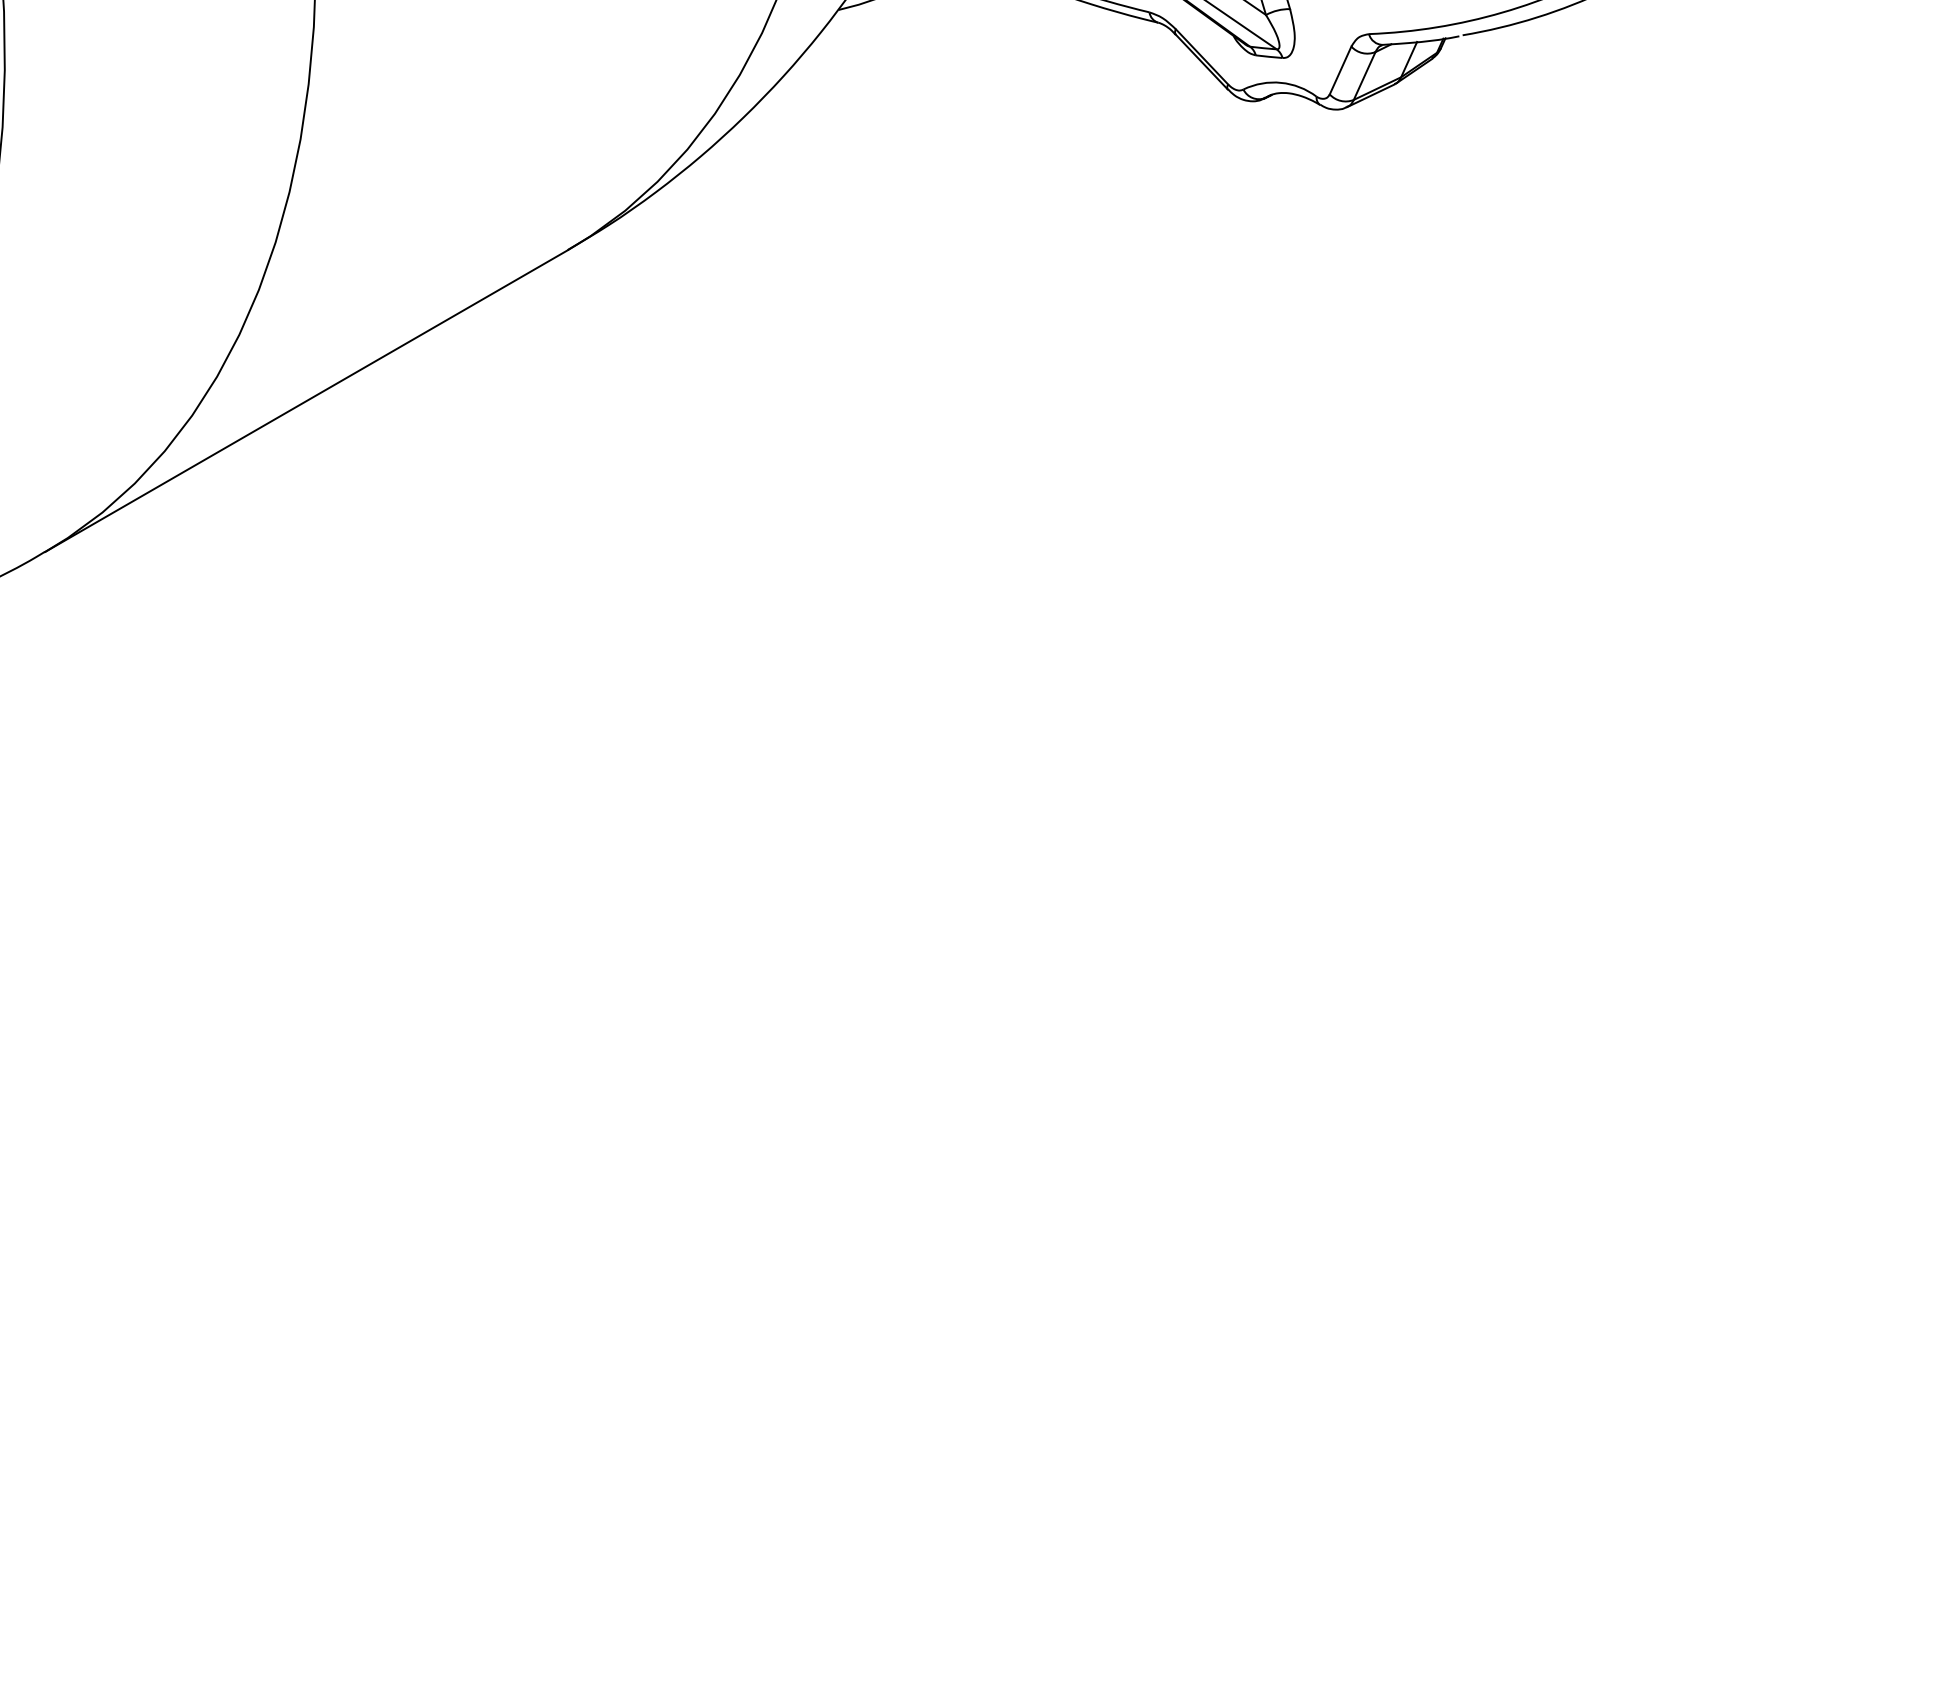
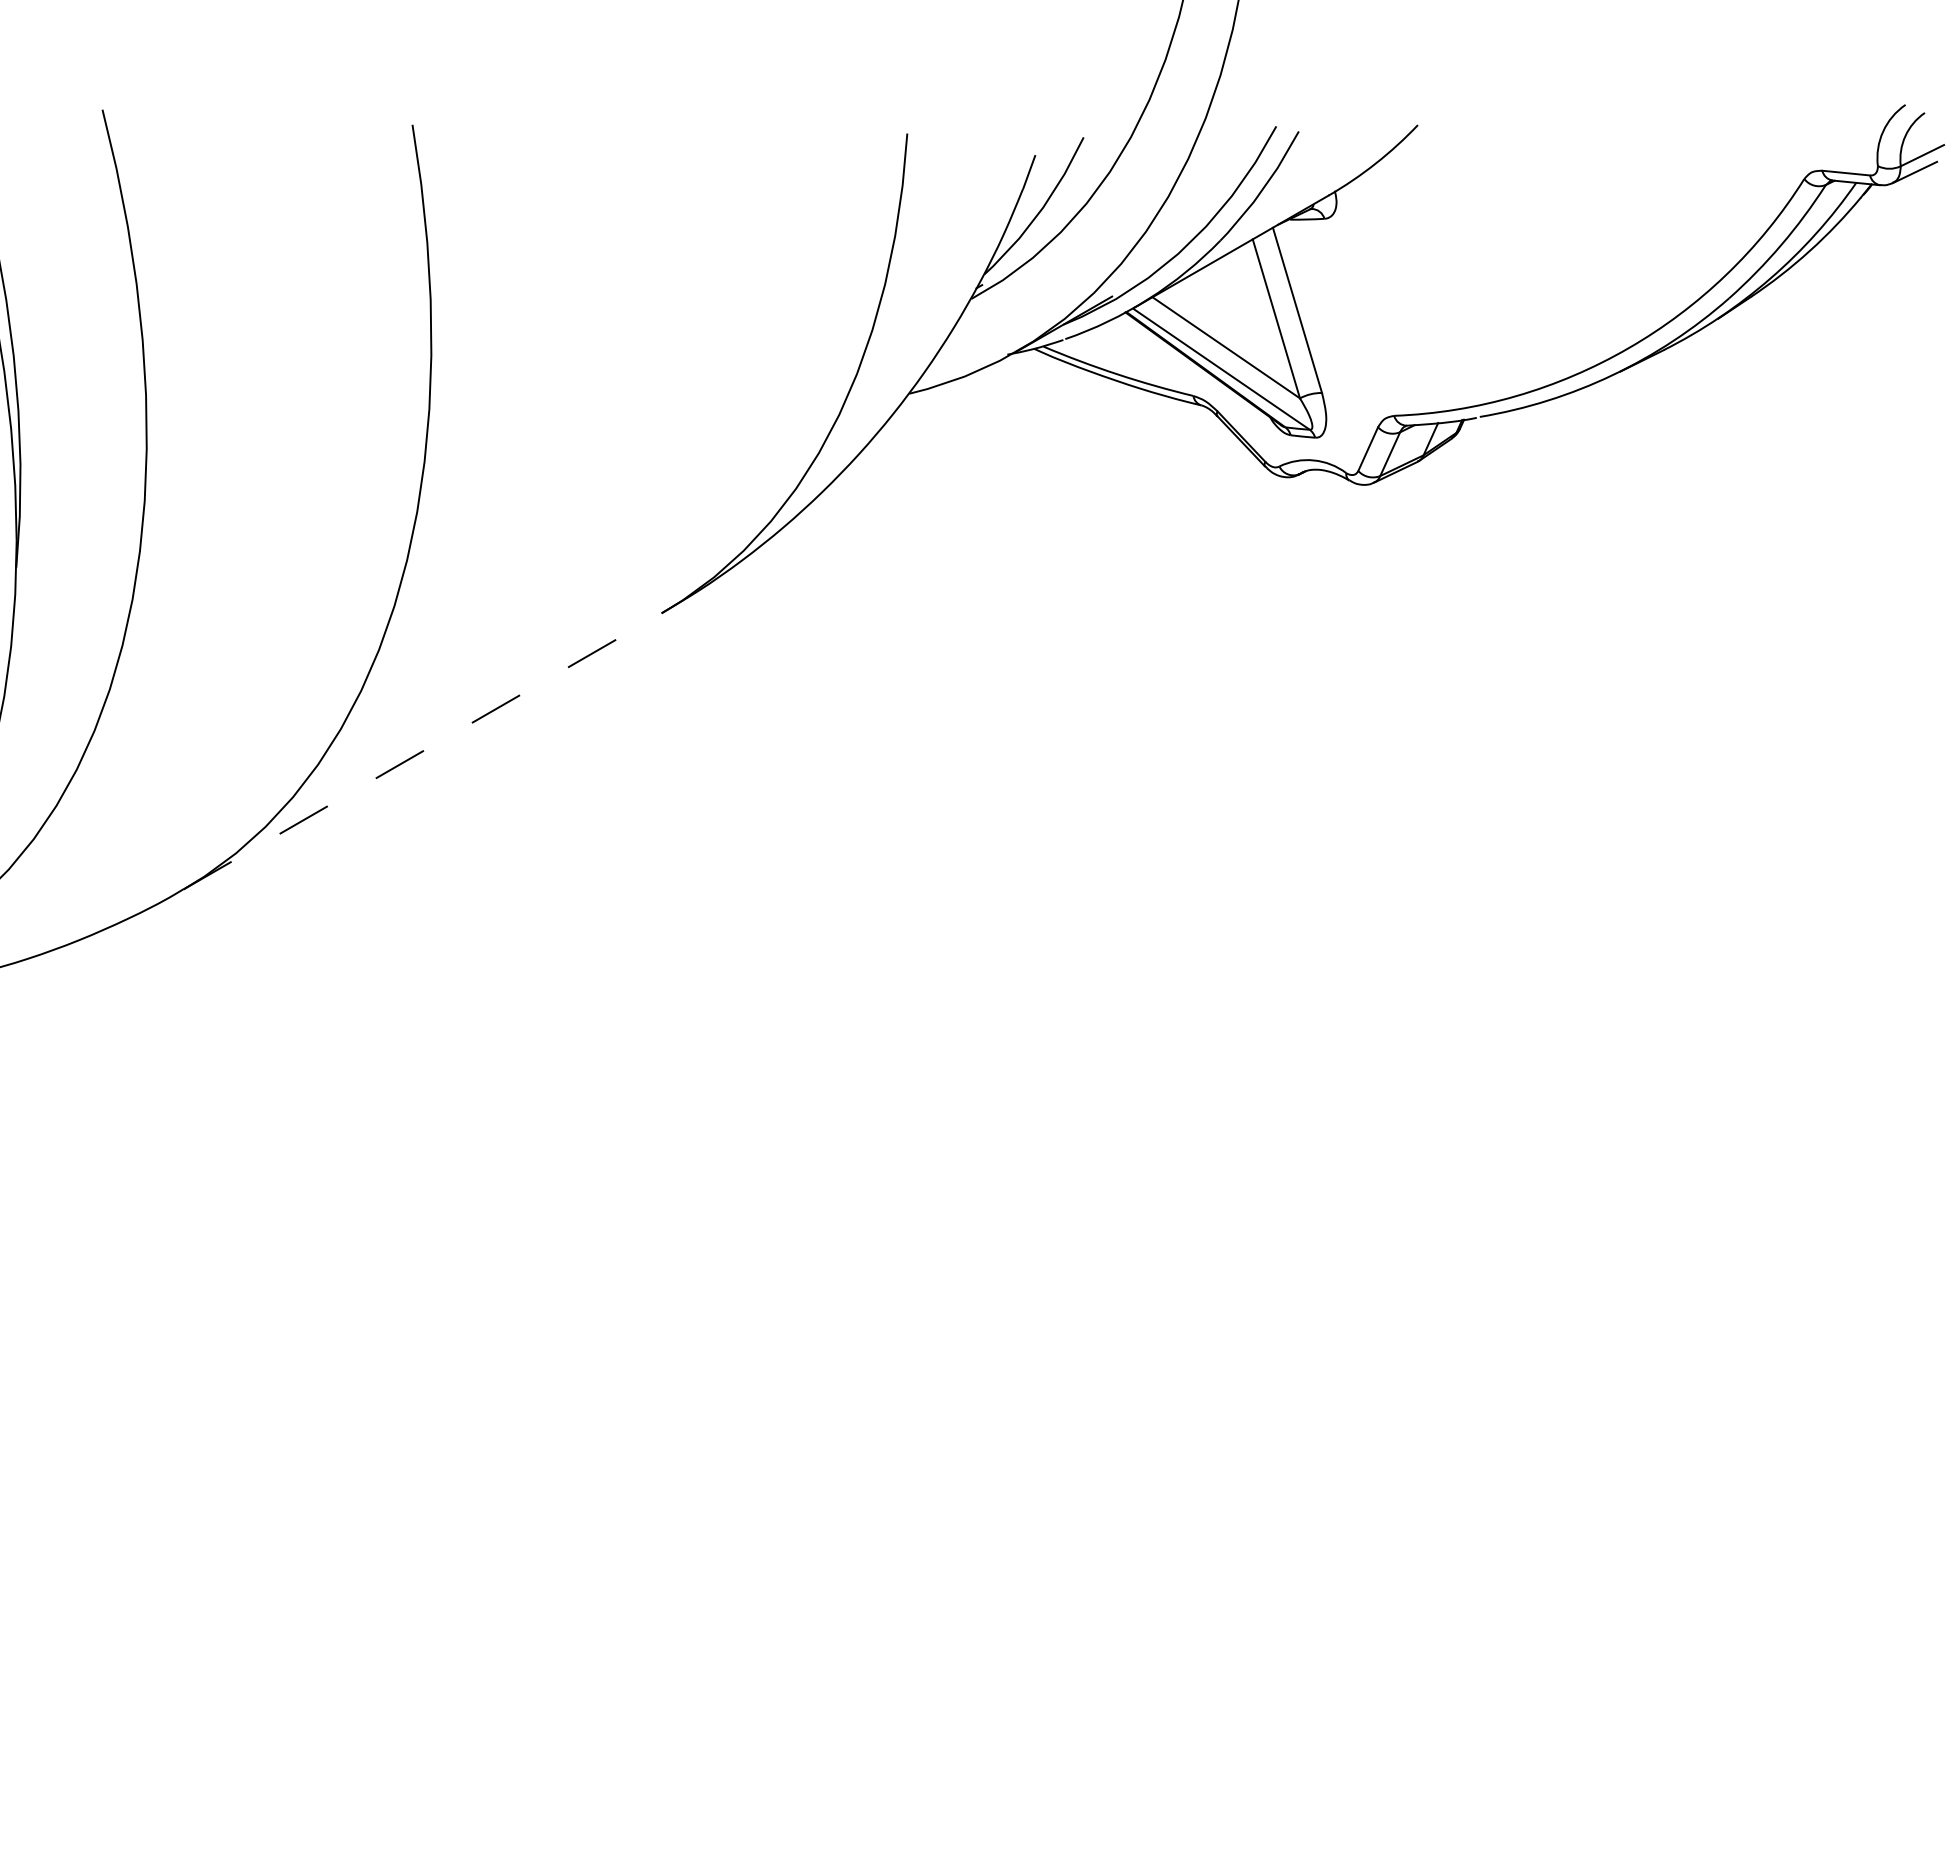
line: (306, 401) -> (422, 751), solid -> dashed

